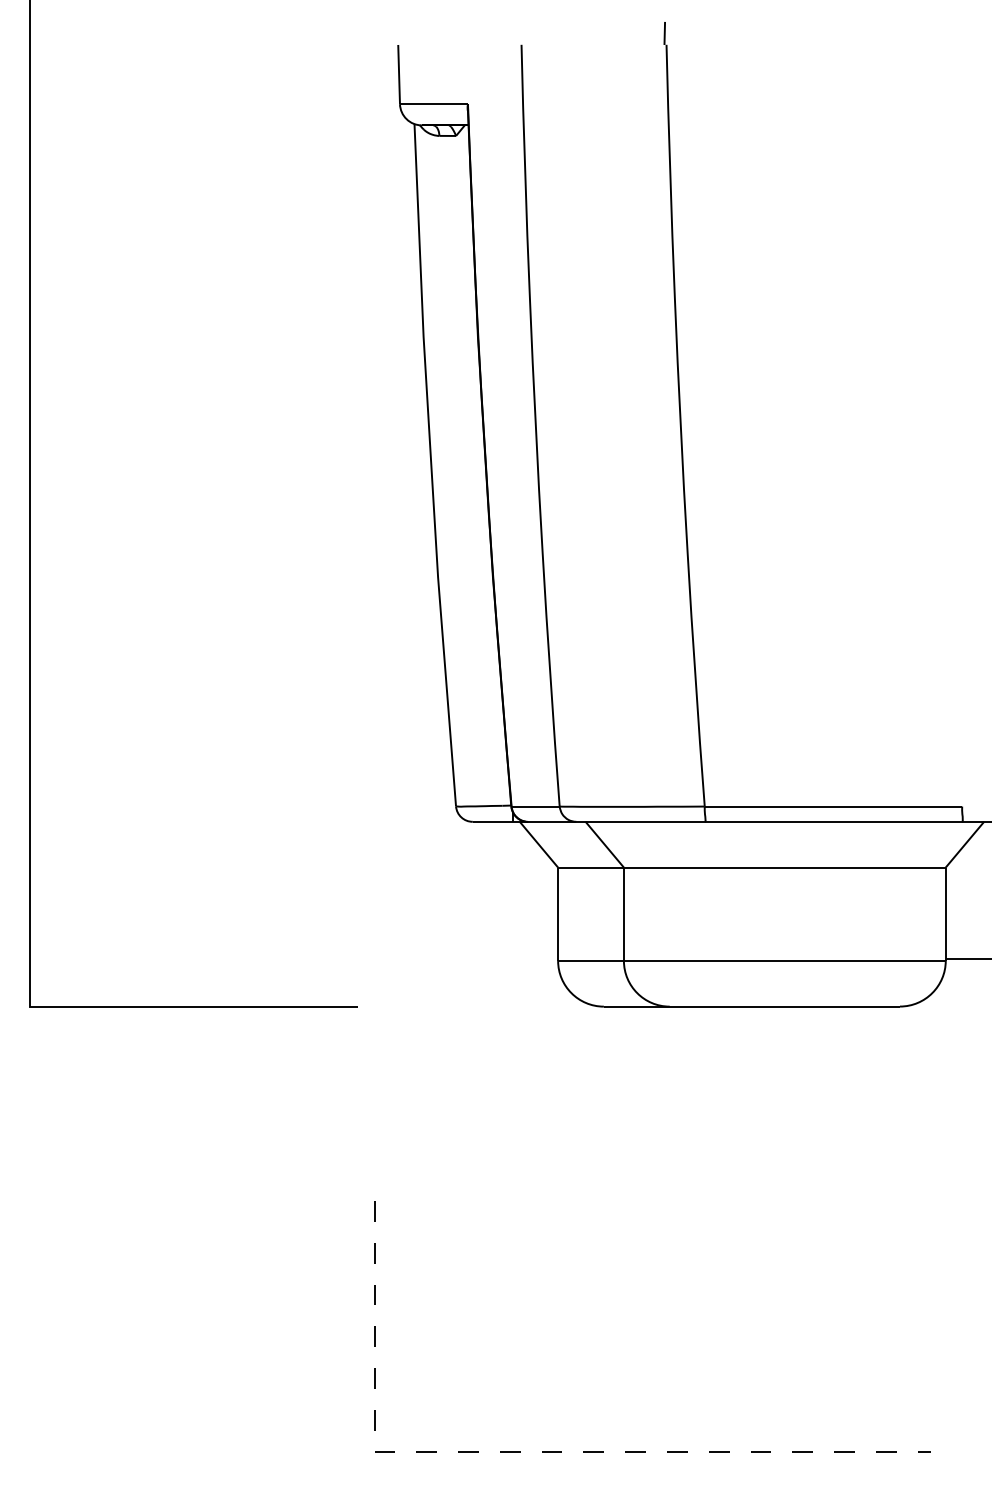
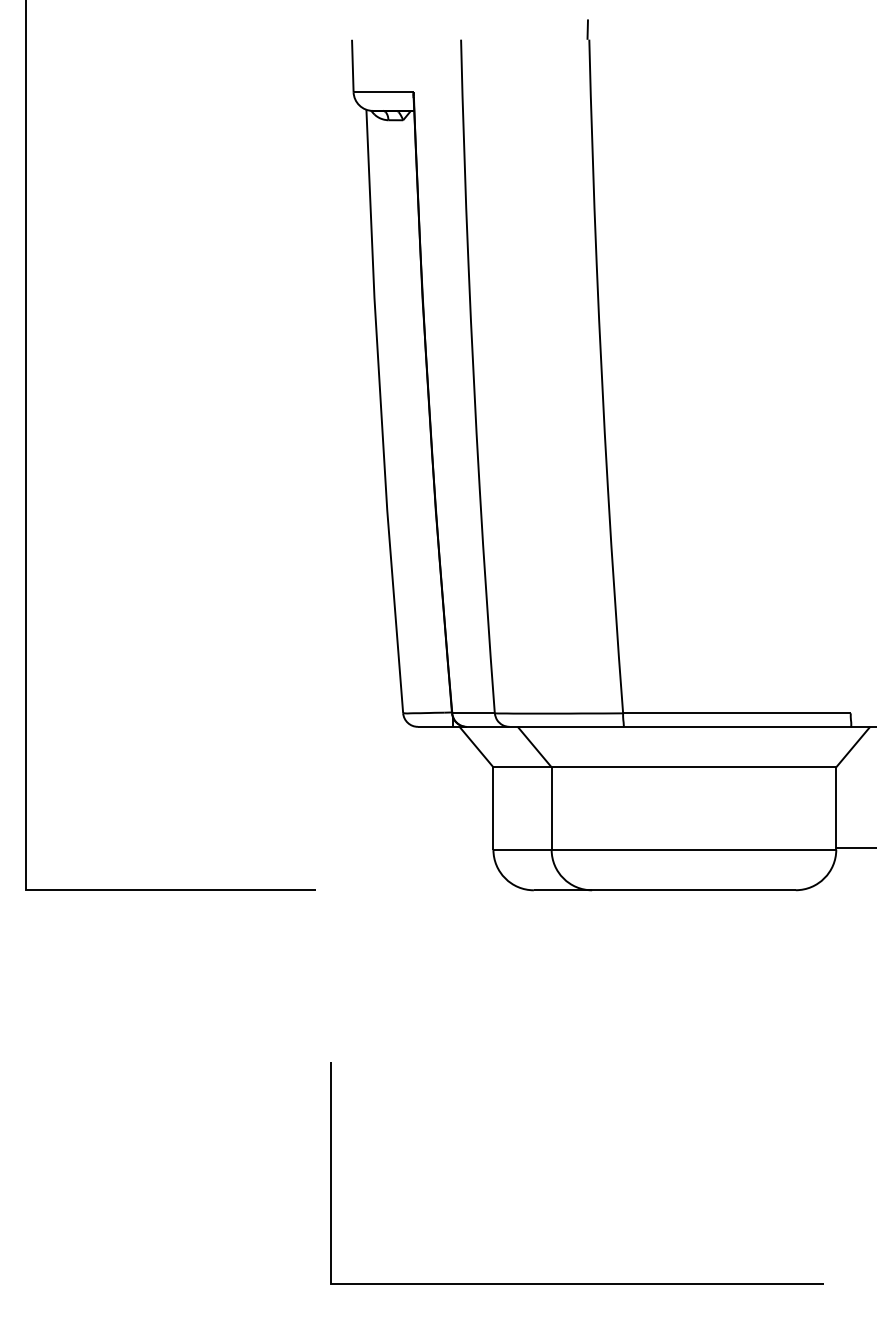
line: (526, 1452) -> (465, 1284), dashed -> solid

